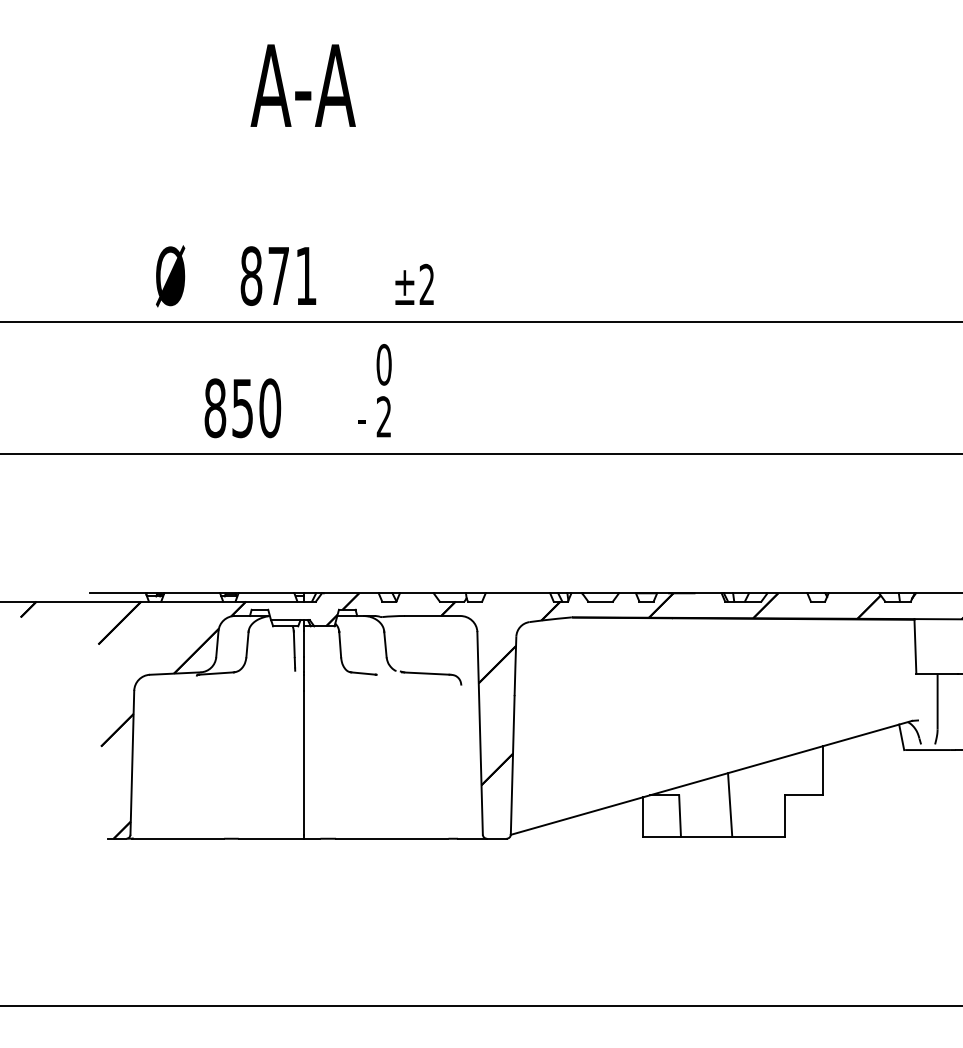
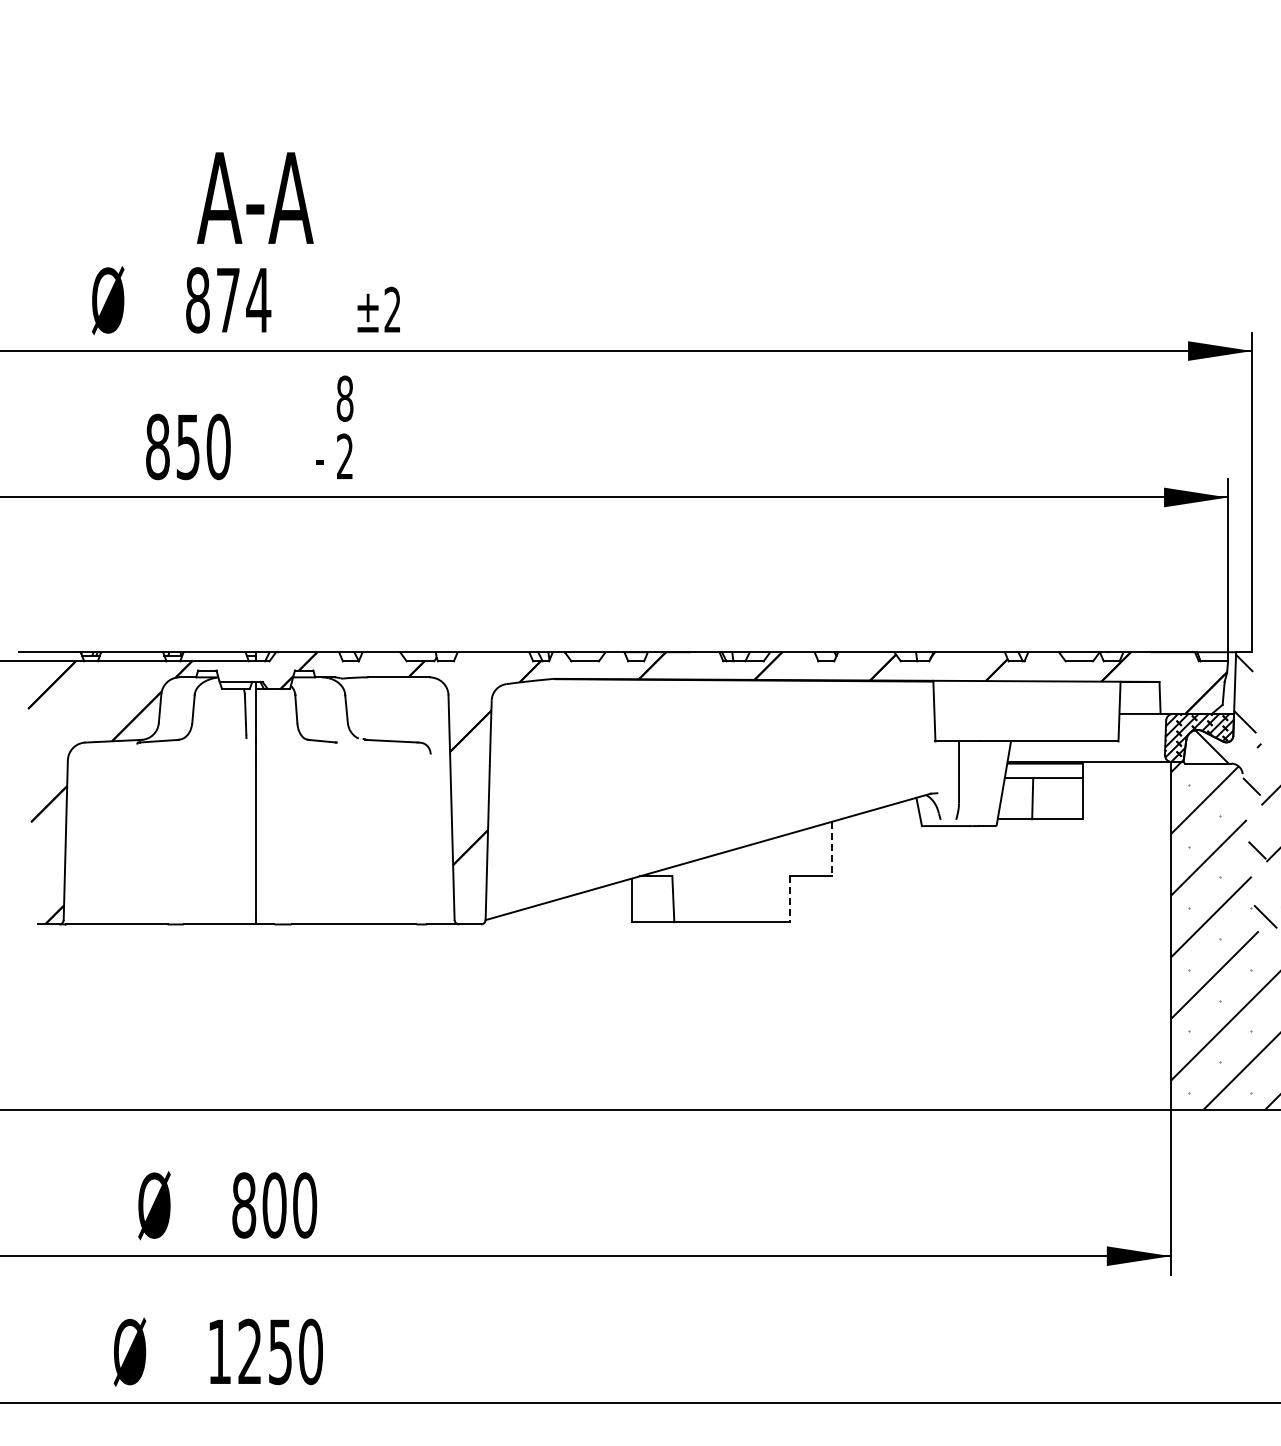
text: (303, 85) -> (255, 197), moved
text: (306, 276) -> (258, 300), 871 -> 874
text: (383, 364) -> (344, 398), 0 -> 8
line: (822, 771) -> (831, 849), solid -> dashed
line: (729, 804) -> (728, 886), removed
line: (785, 816) -> (790, 899), solid -> dashed

